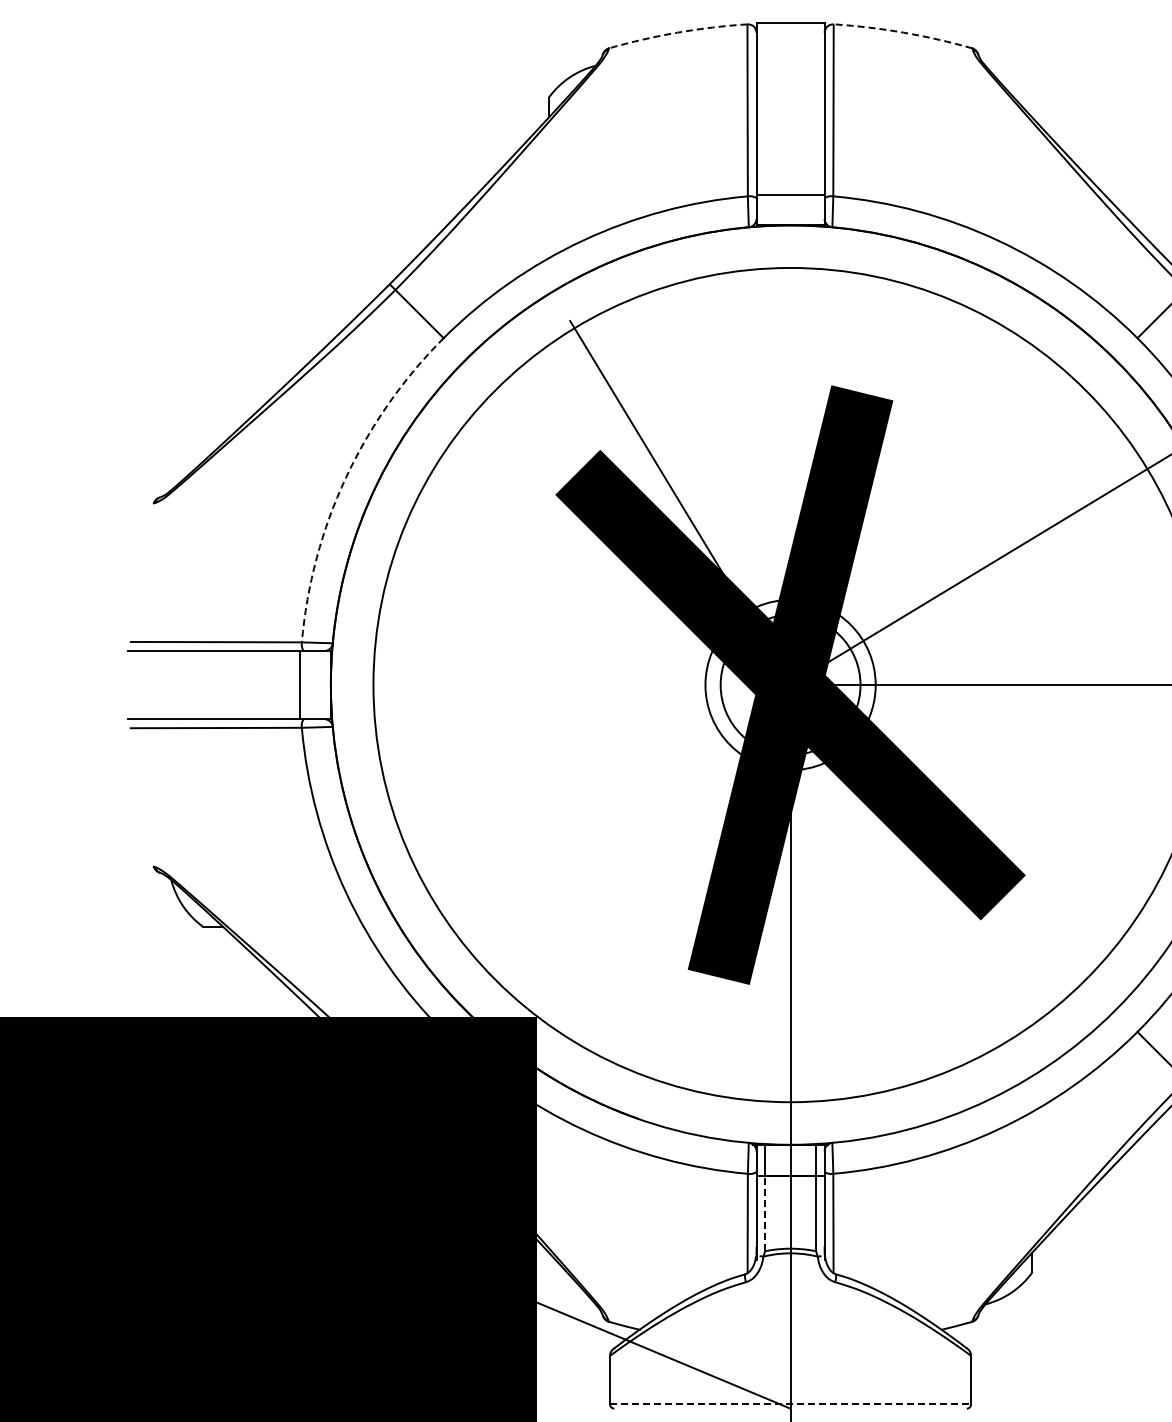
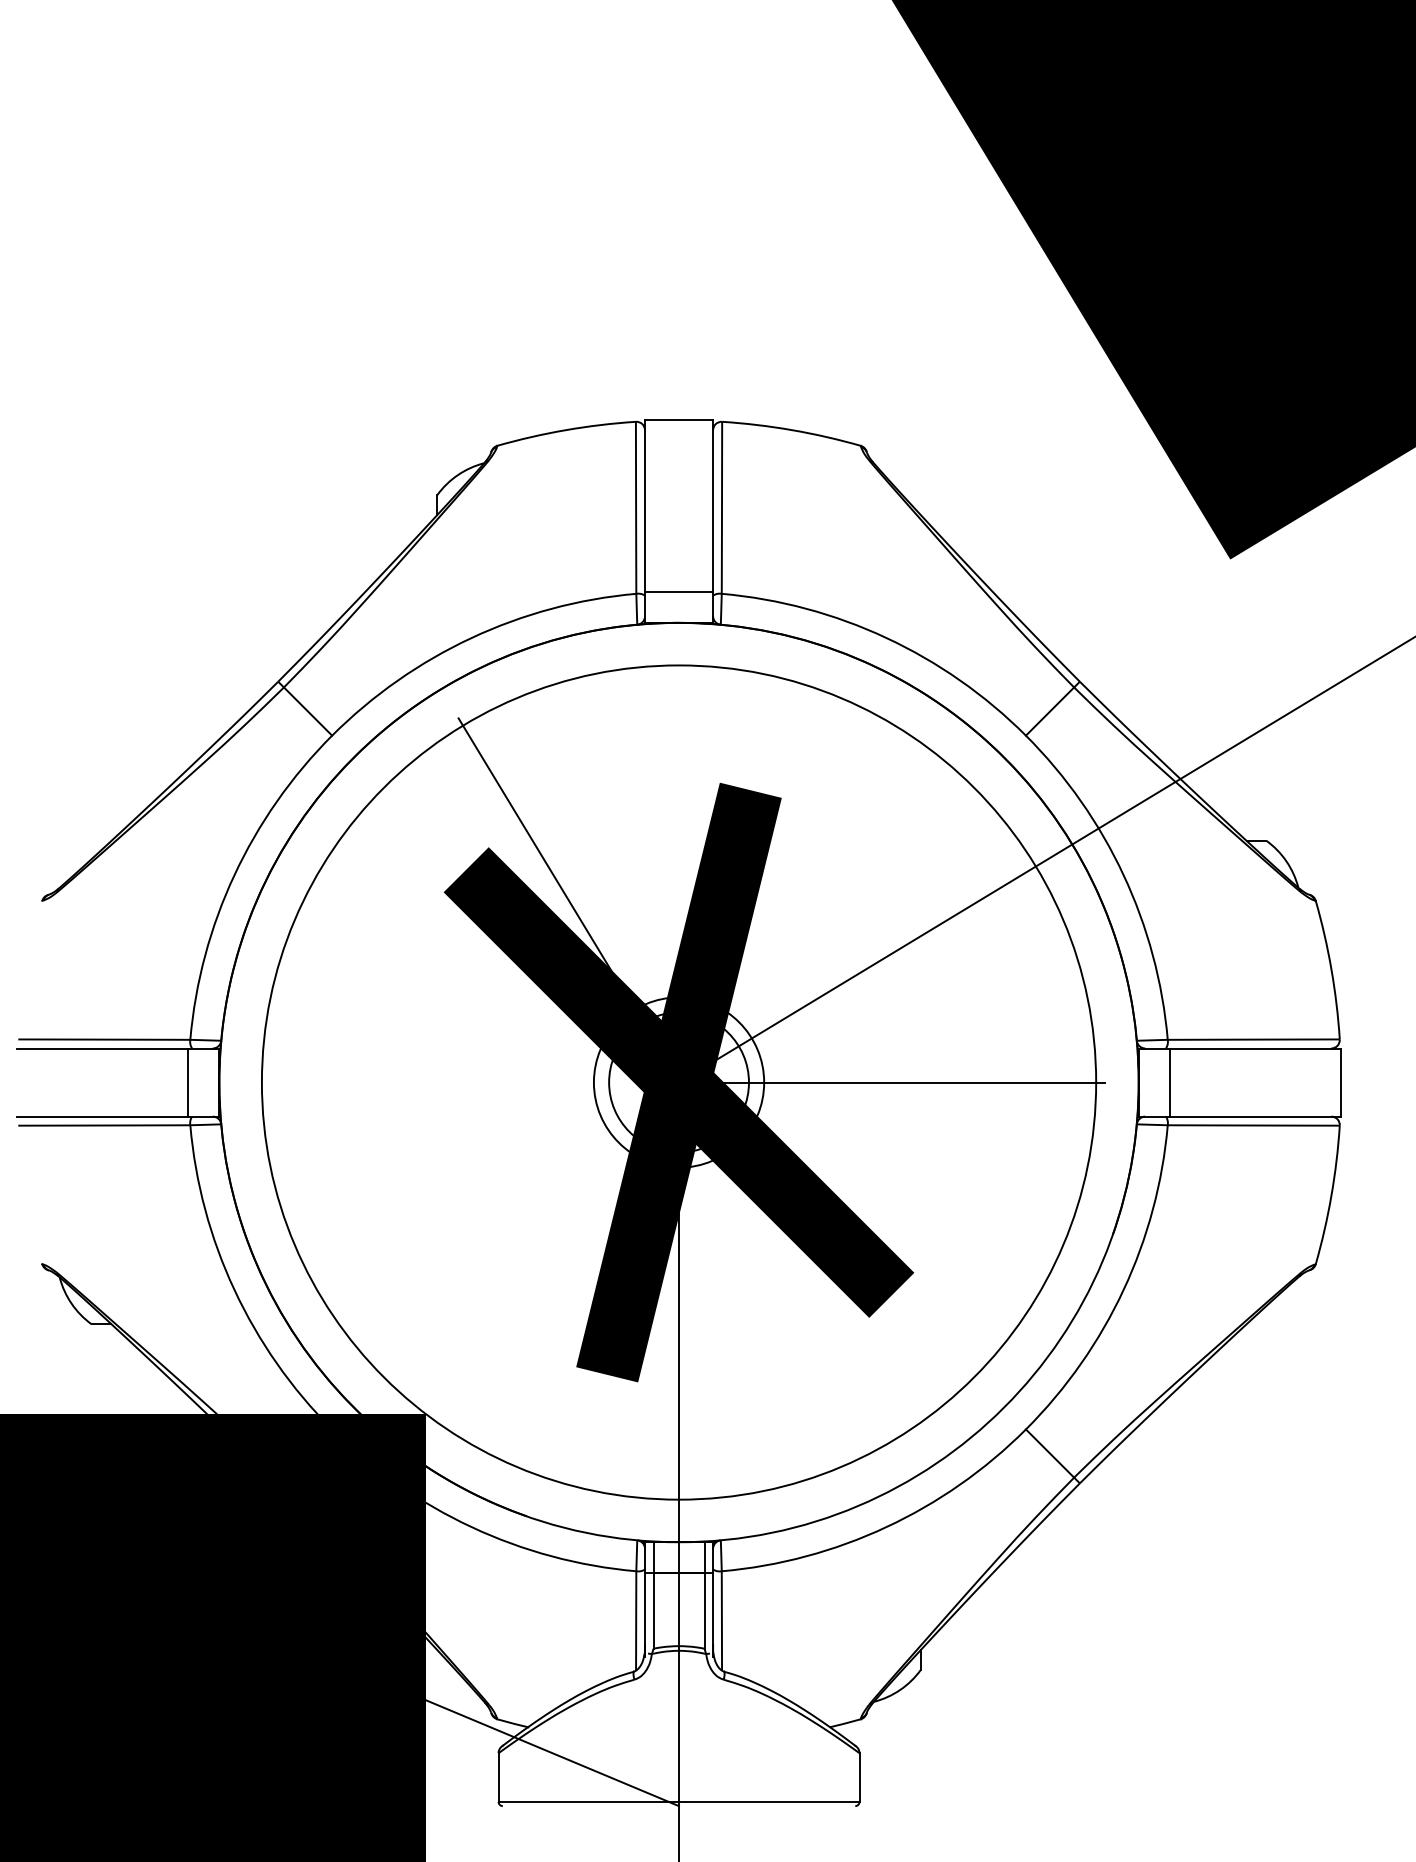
arc: (677, 33) -> (565, 430), dashed -> solid
arc: (904, 33) -> (792, 430), dashed -> solid
arc: (346, 478) -> (234, 875), dashed -> solid
line: (765, 1213) -> (653, 1610), dashed -> solid
line: (791, 1404) -> (679, 1801), dashed -> solid

